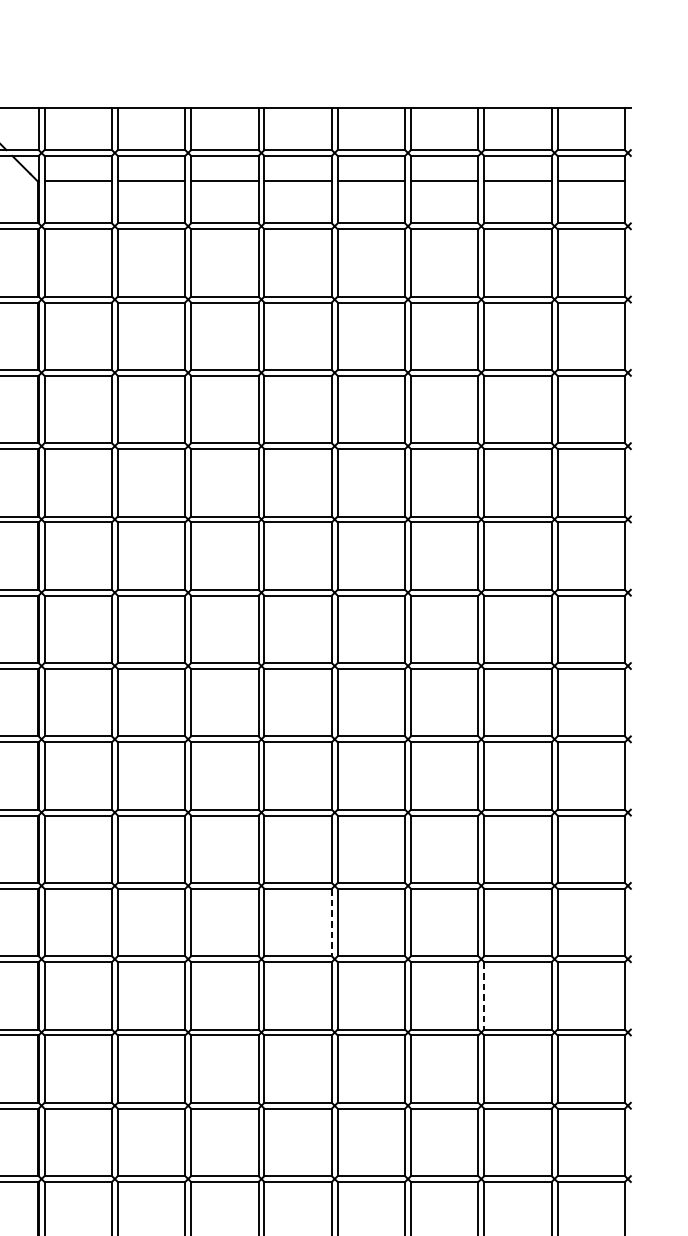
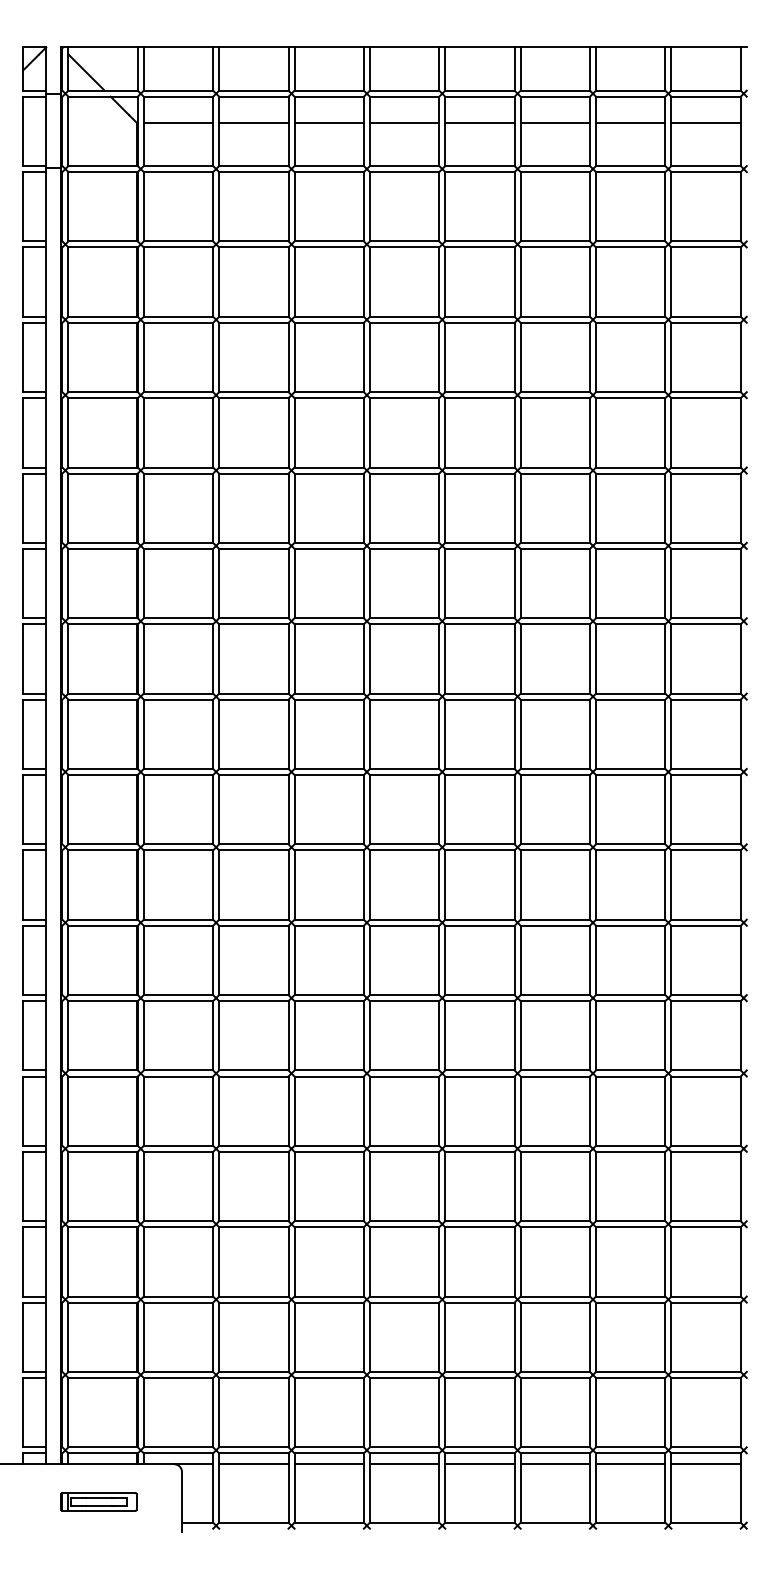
line: (332, 922) -> (439, 885), dashed -> solid
line: (484, 995) -> (596, 960), dashed -> solid

